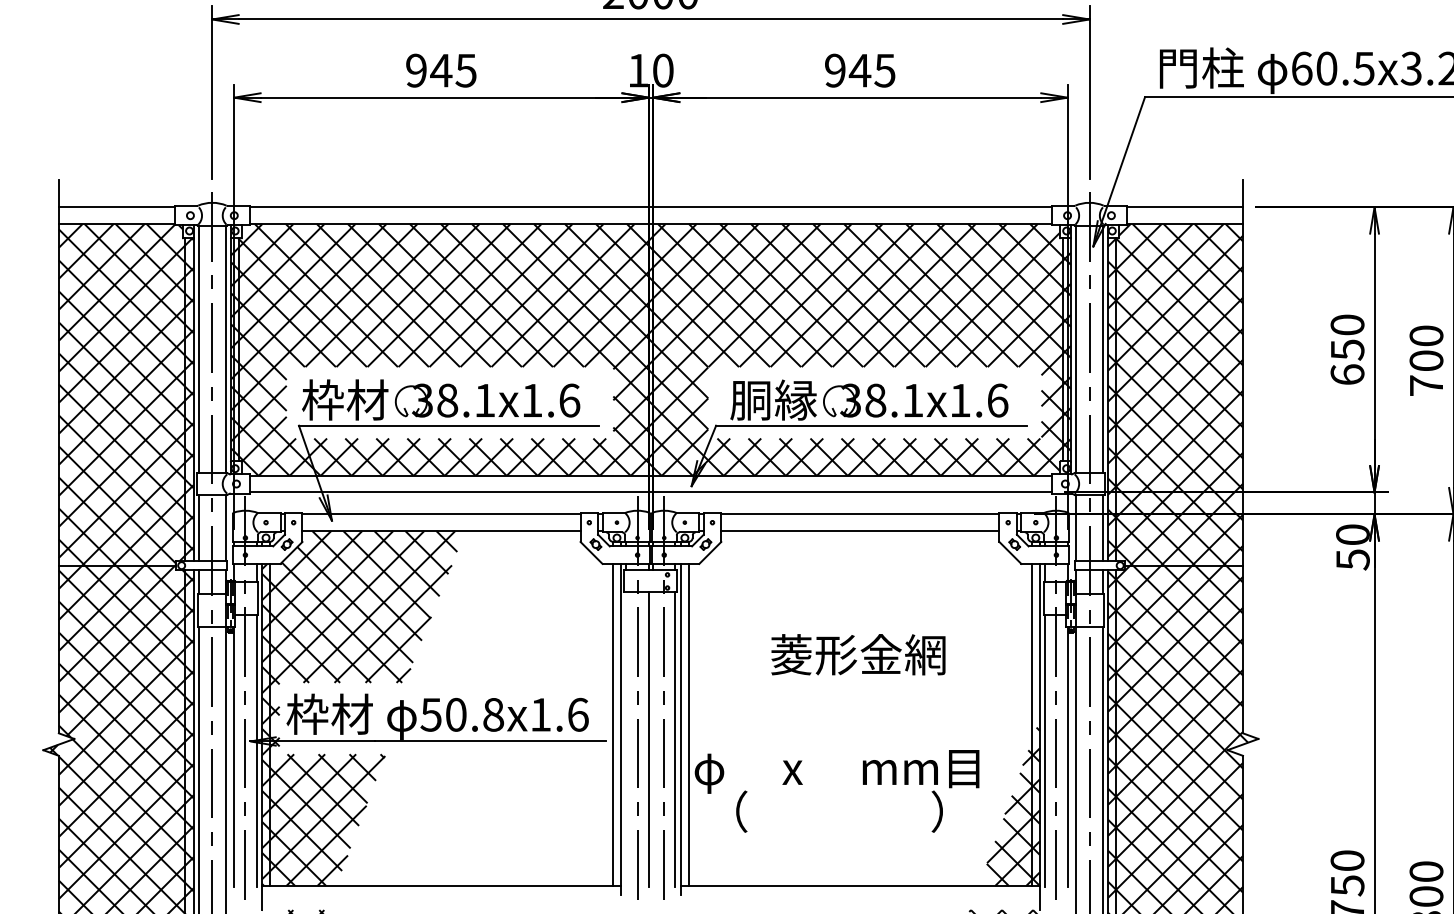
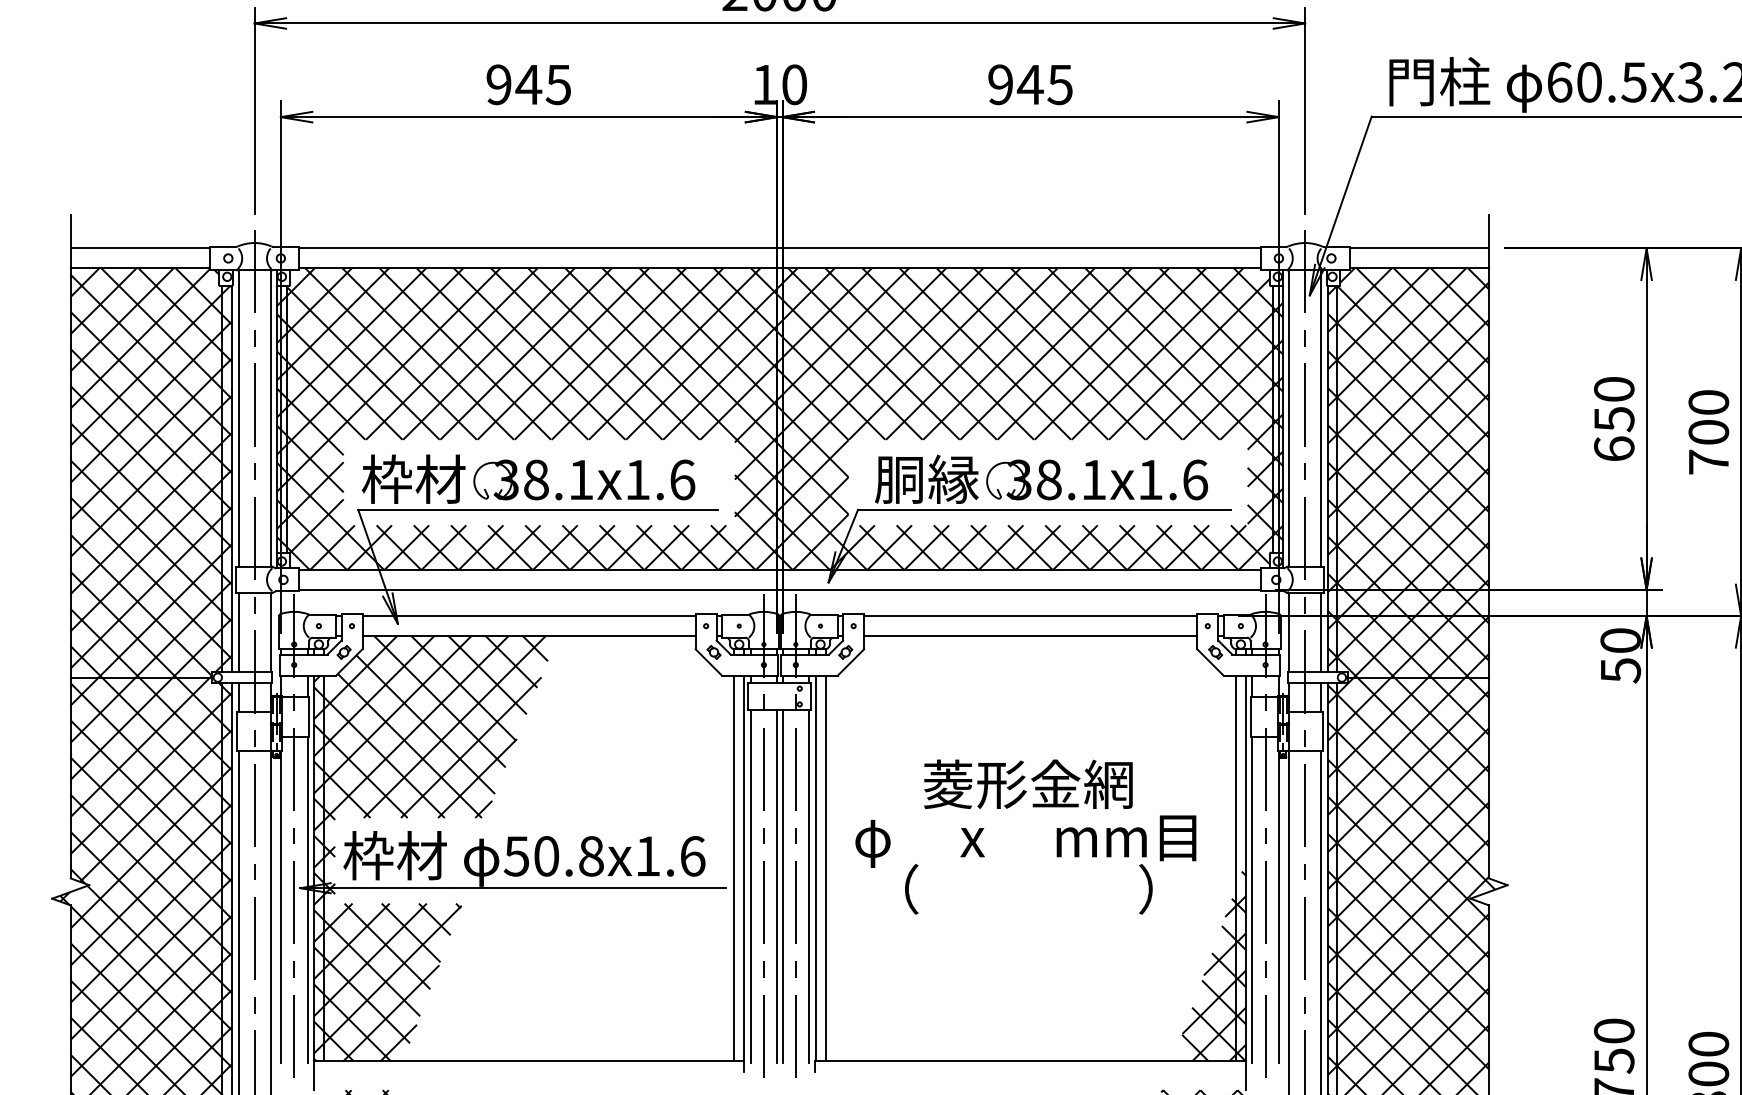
line: (626, 739) -> (750, 885), added
line: (653, 739) -> (782, 885), added
text: (836, 790) -> (1025, 864), moved

